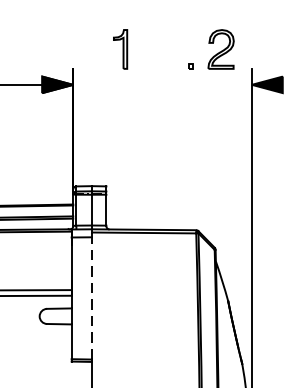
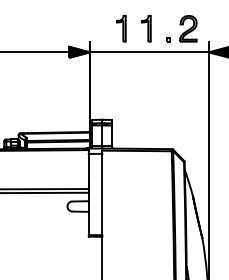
part: (158, 49) -> (146, 28), added
line: (161, 85) -> (148, 52), added
line: (92, 298) -> (102, 194), dashed -> solid

